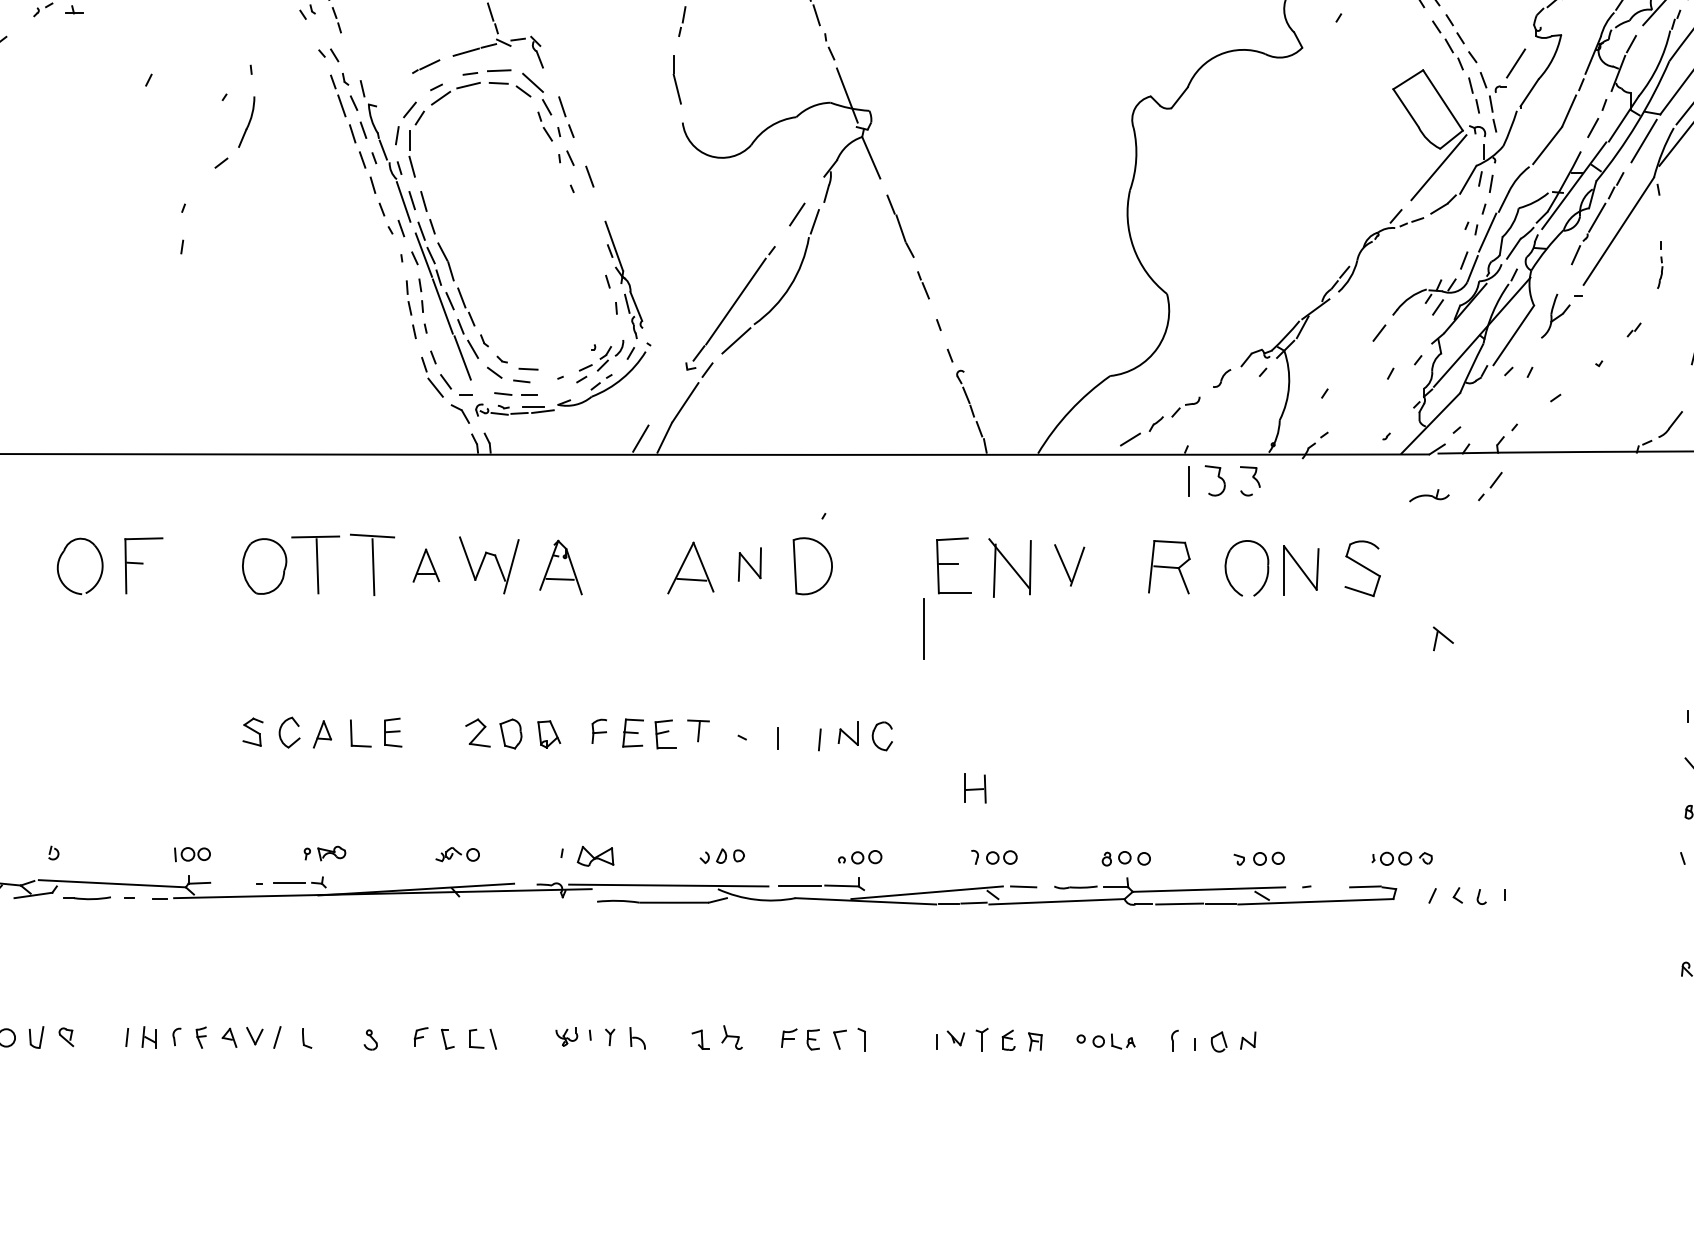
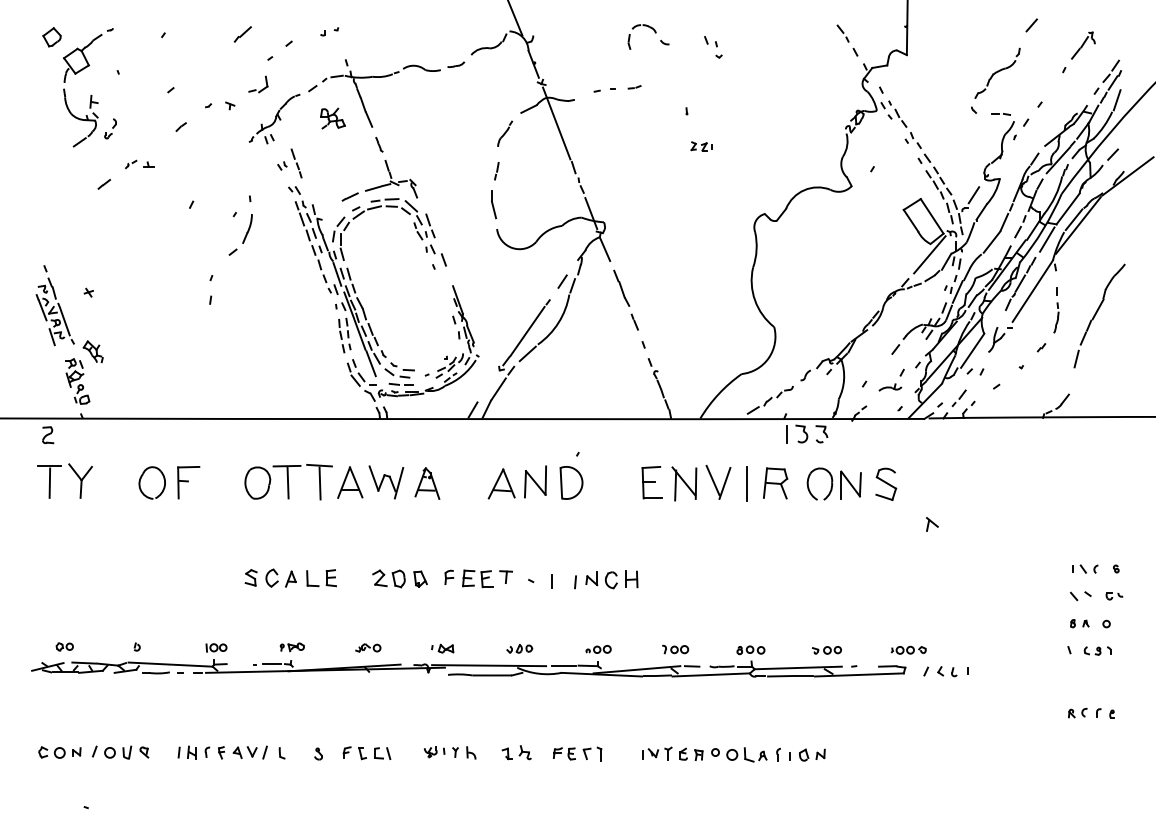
part: (1660, 264) -> (1056, 310), size x1.67
part: (1489, 485) -> (958, 397), moved
part: (1429, 495) -> (890, 387), moved
part: (749, 563) -> (535, 481), size x1.67
part: (426, 565) -> (350, 482), size x1.67
part: (1069, 565) -> (718, 482), size x1.43
line: (922, 628) -> (746, 483), moved
part: (975, 789) -> (631, 579), moved
part: (587, 855) -> (442, 648), size x0.71
part: (1106, 1040) -> (739, 754), size x1.67

